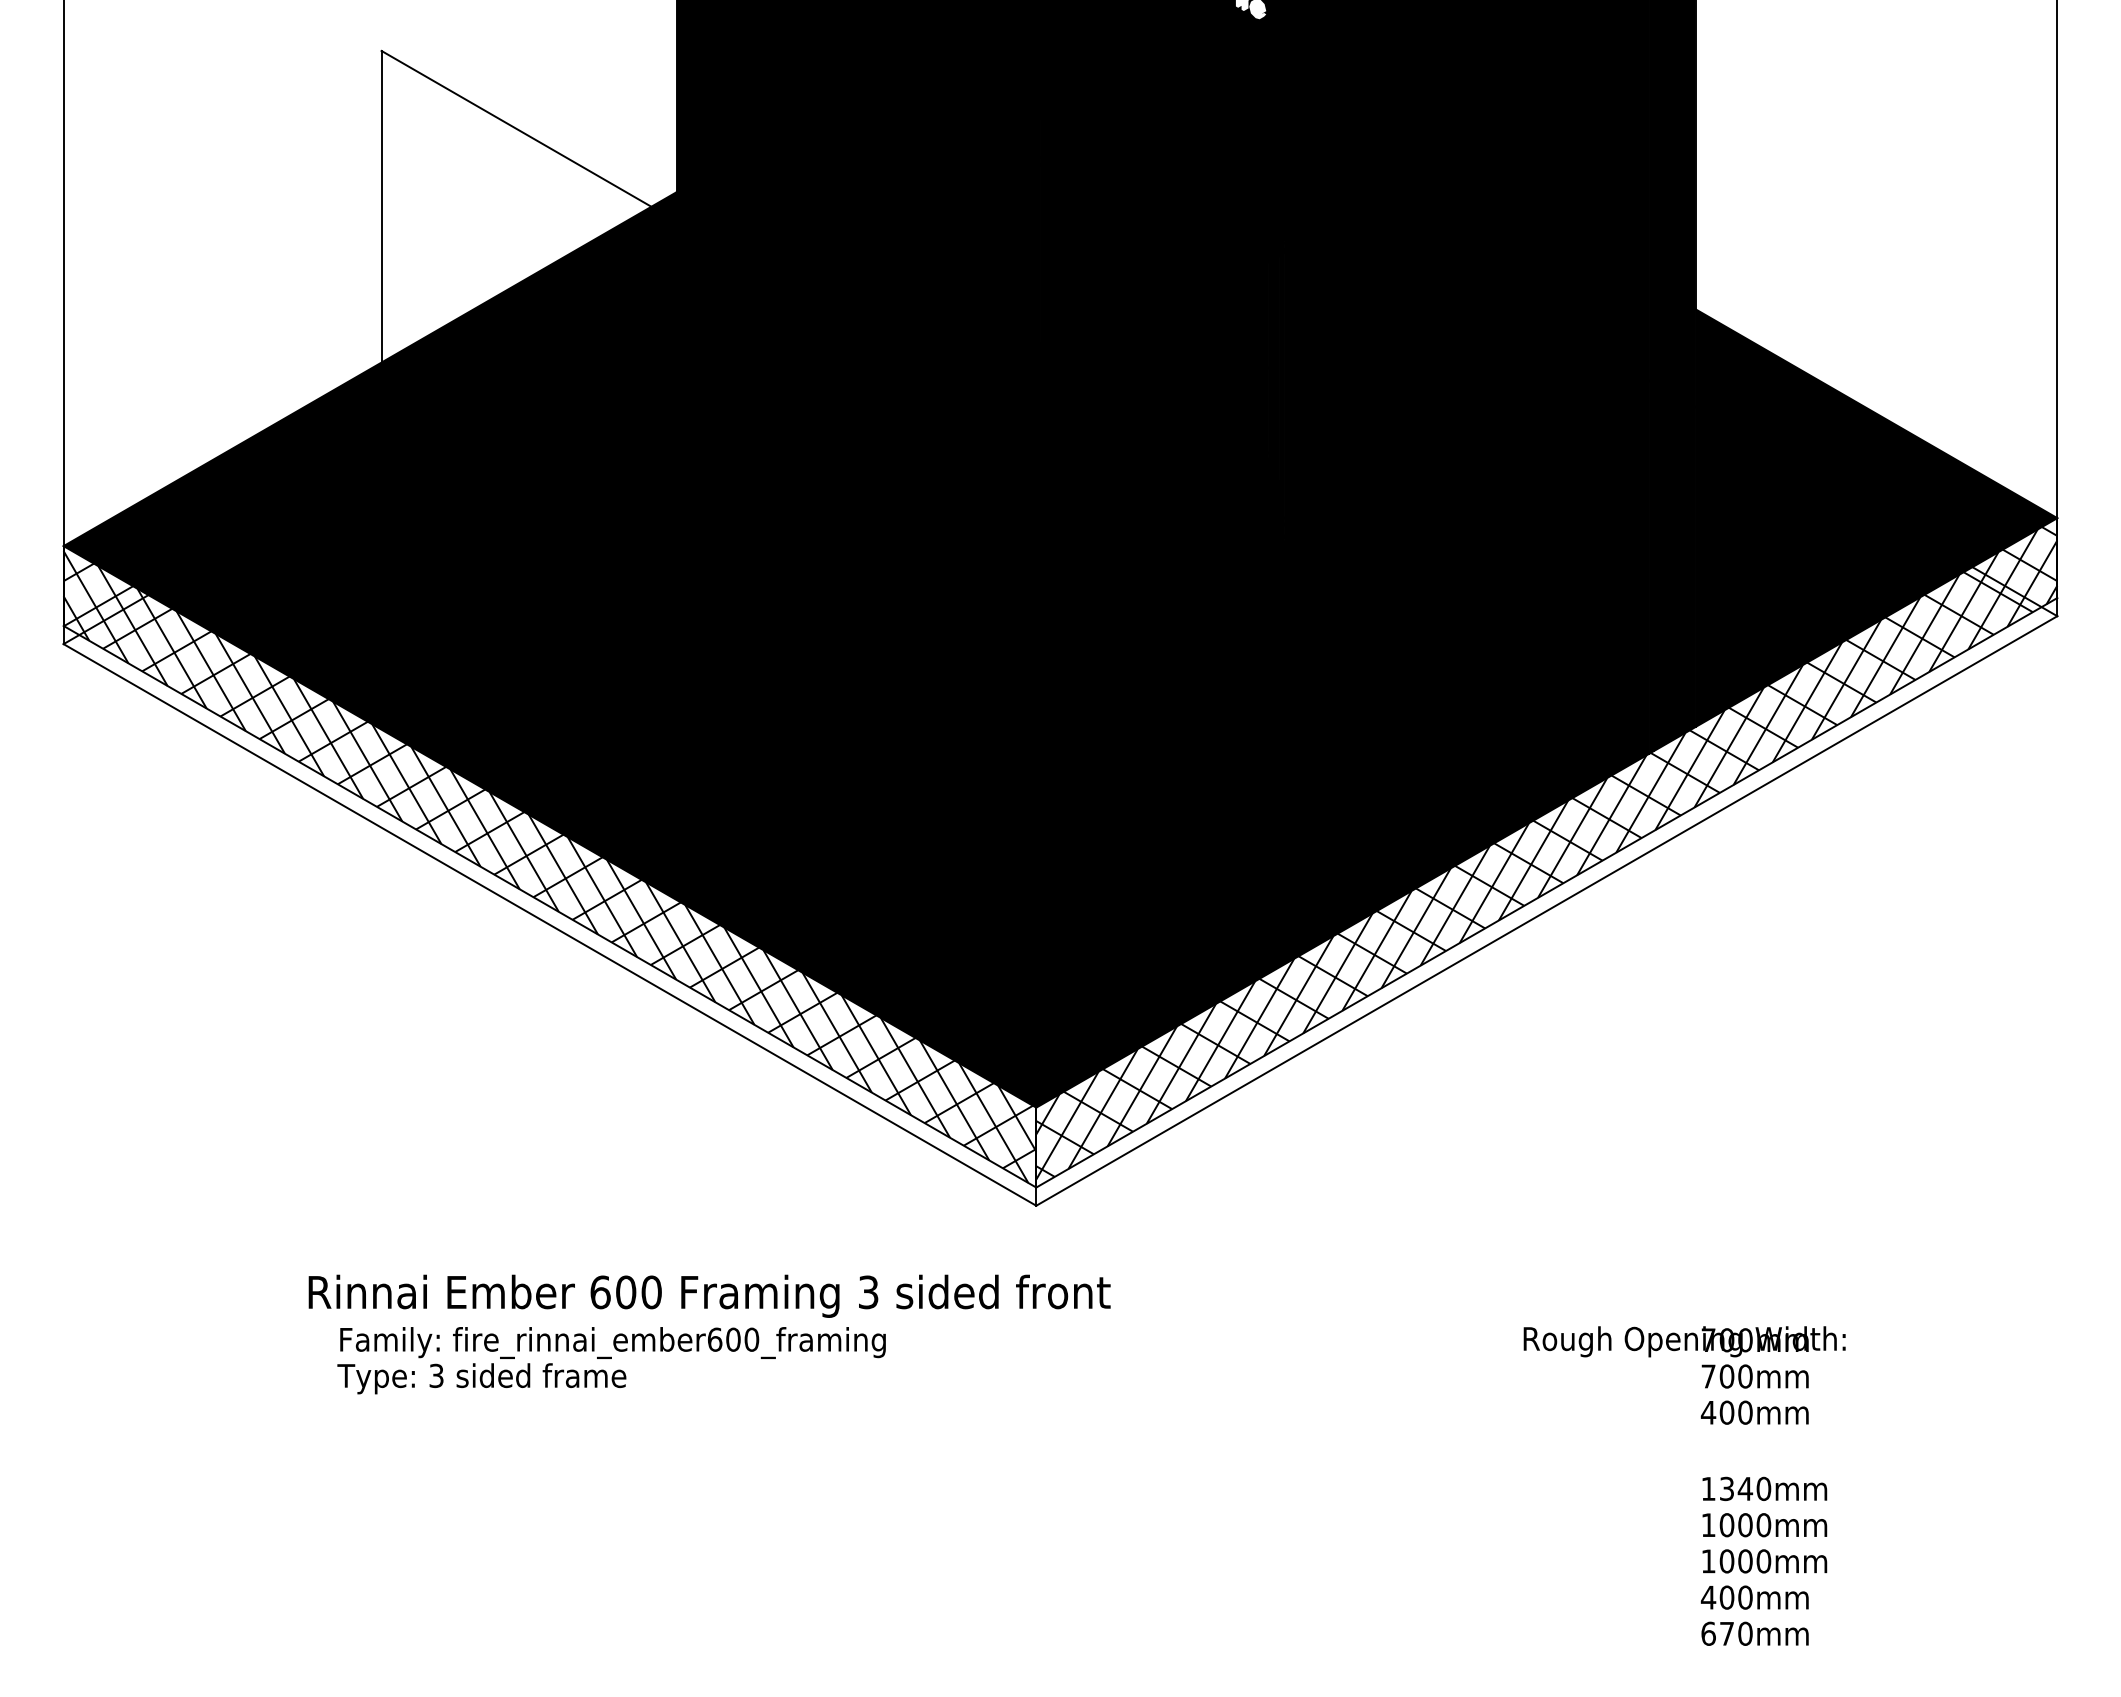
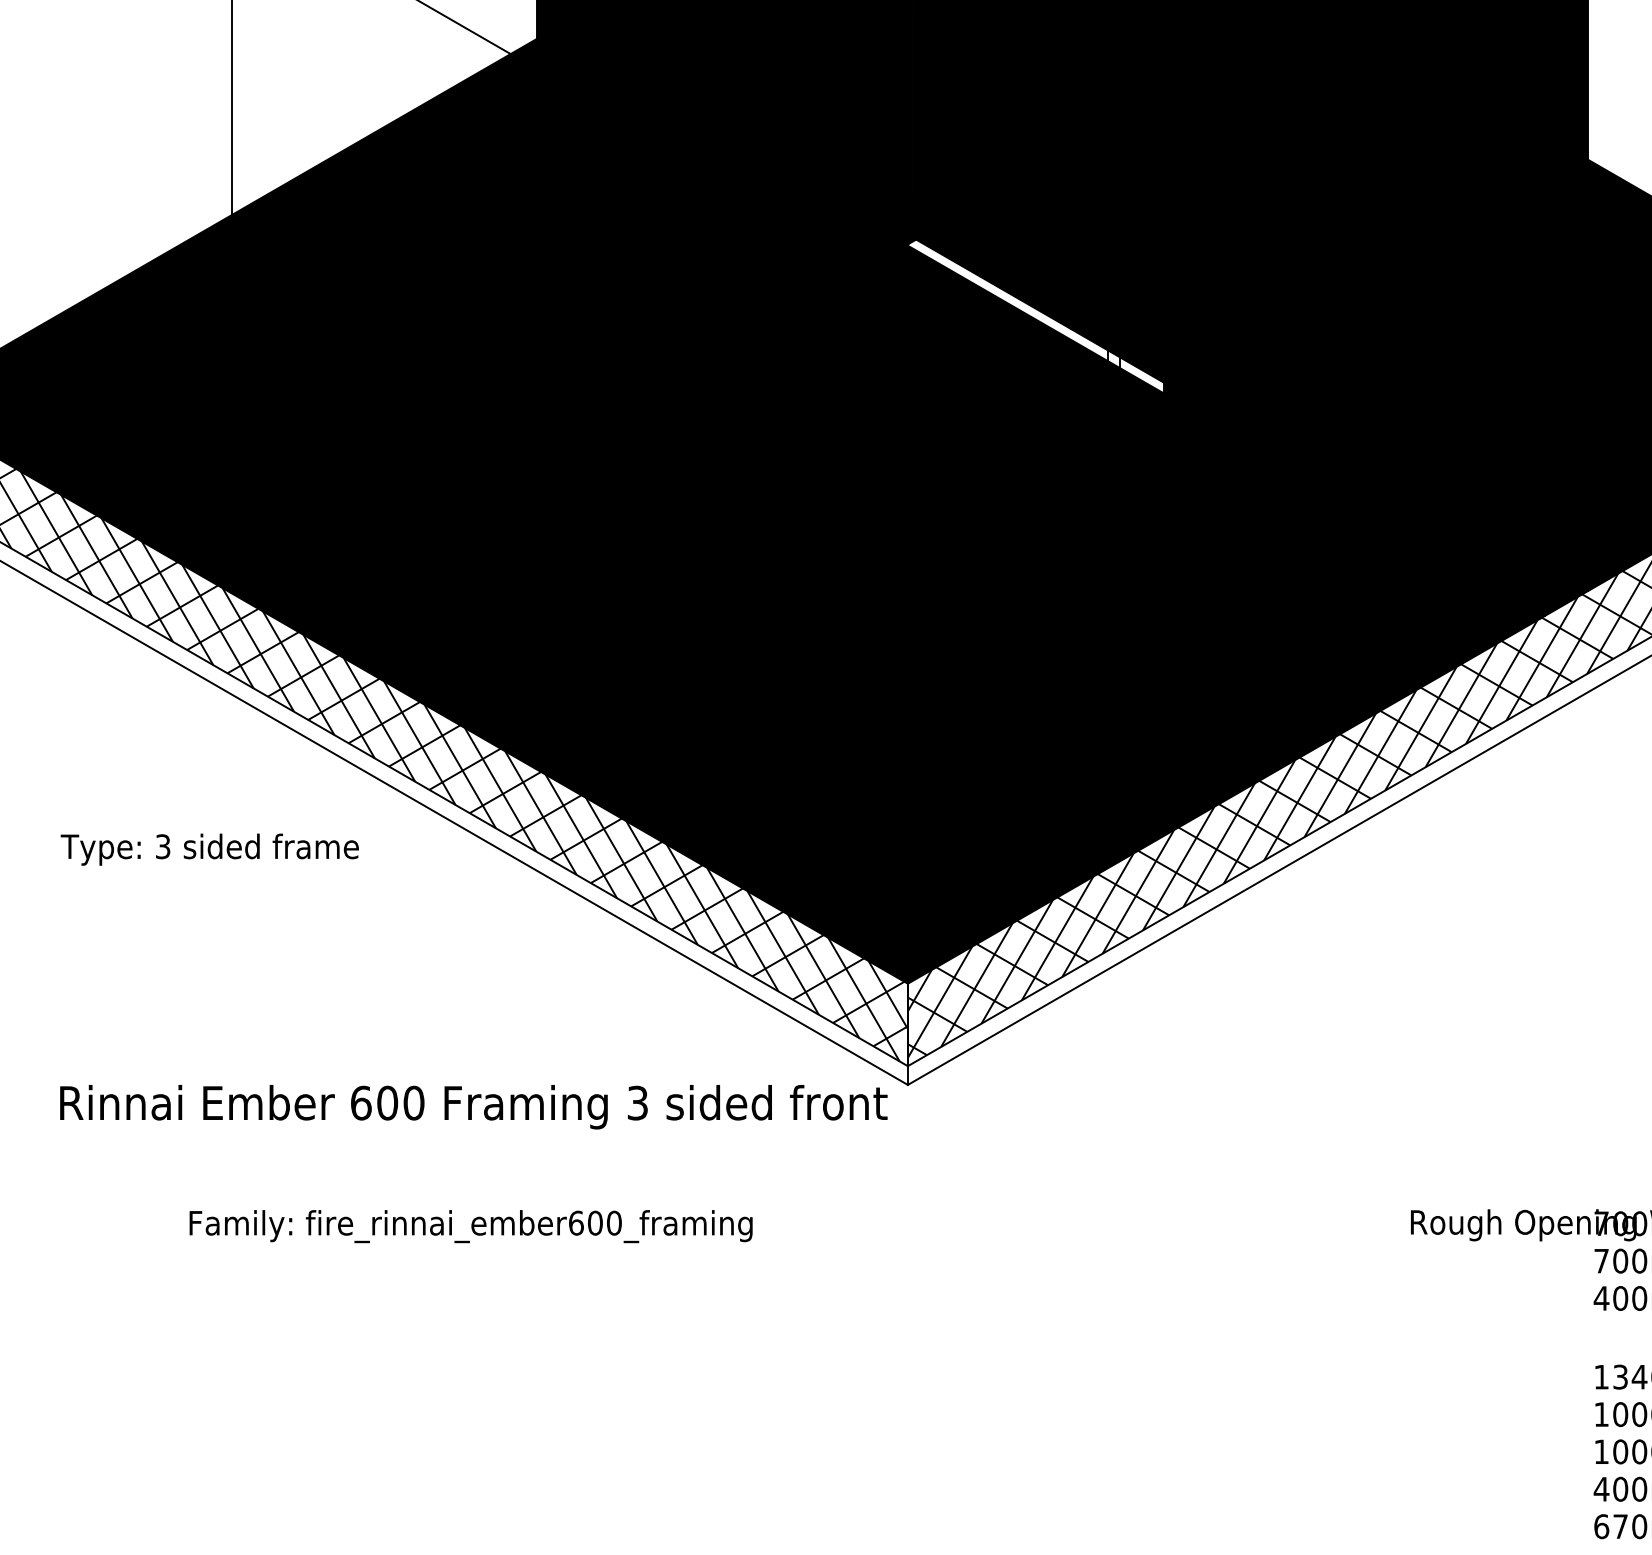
fill: (1160, 460) -> (1036, 315), removed
text: (709, 1295) -> (473, 1106), moved
text: (481, 1378) -> (209, 849), moved

